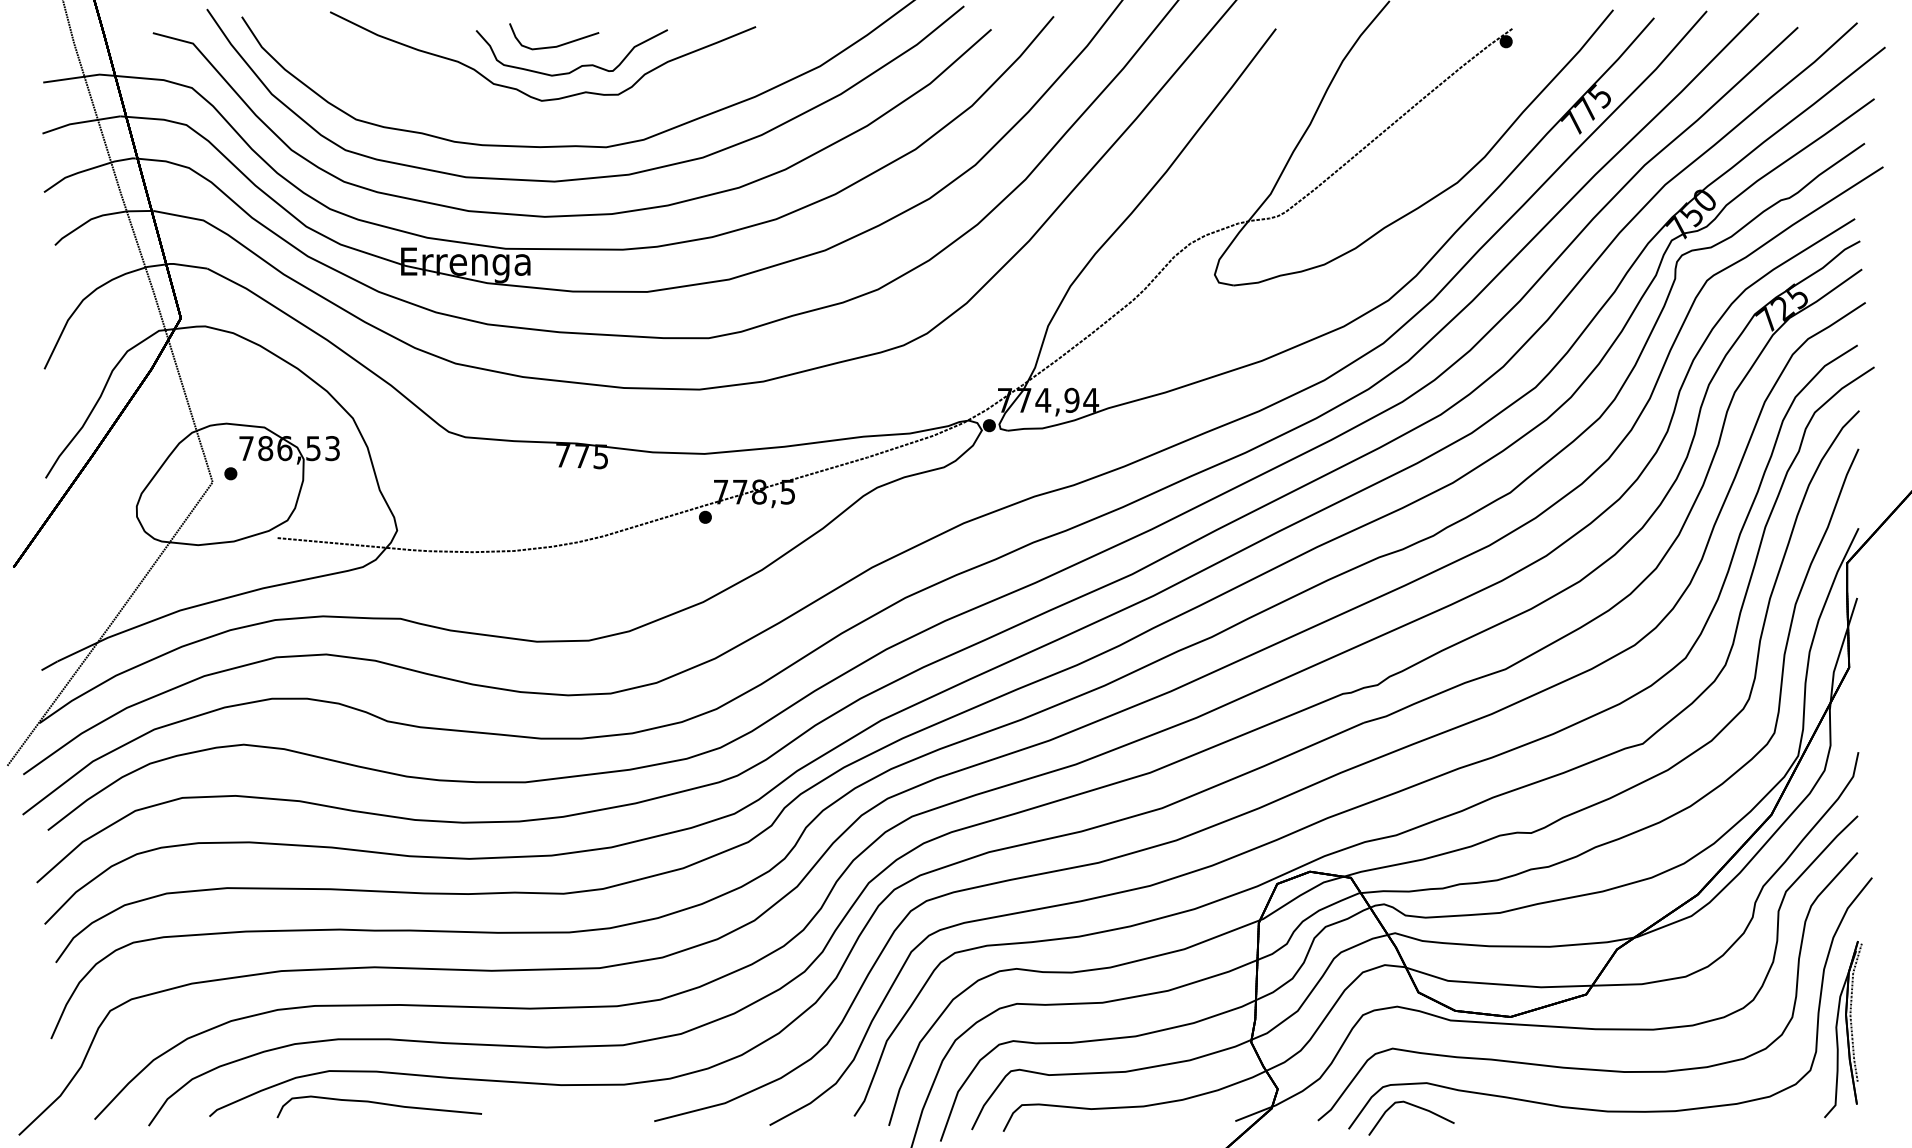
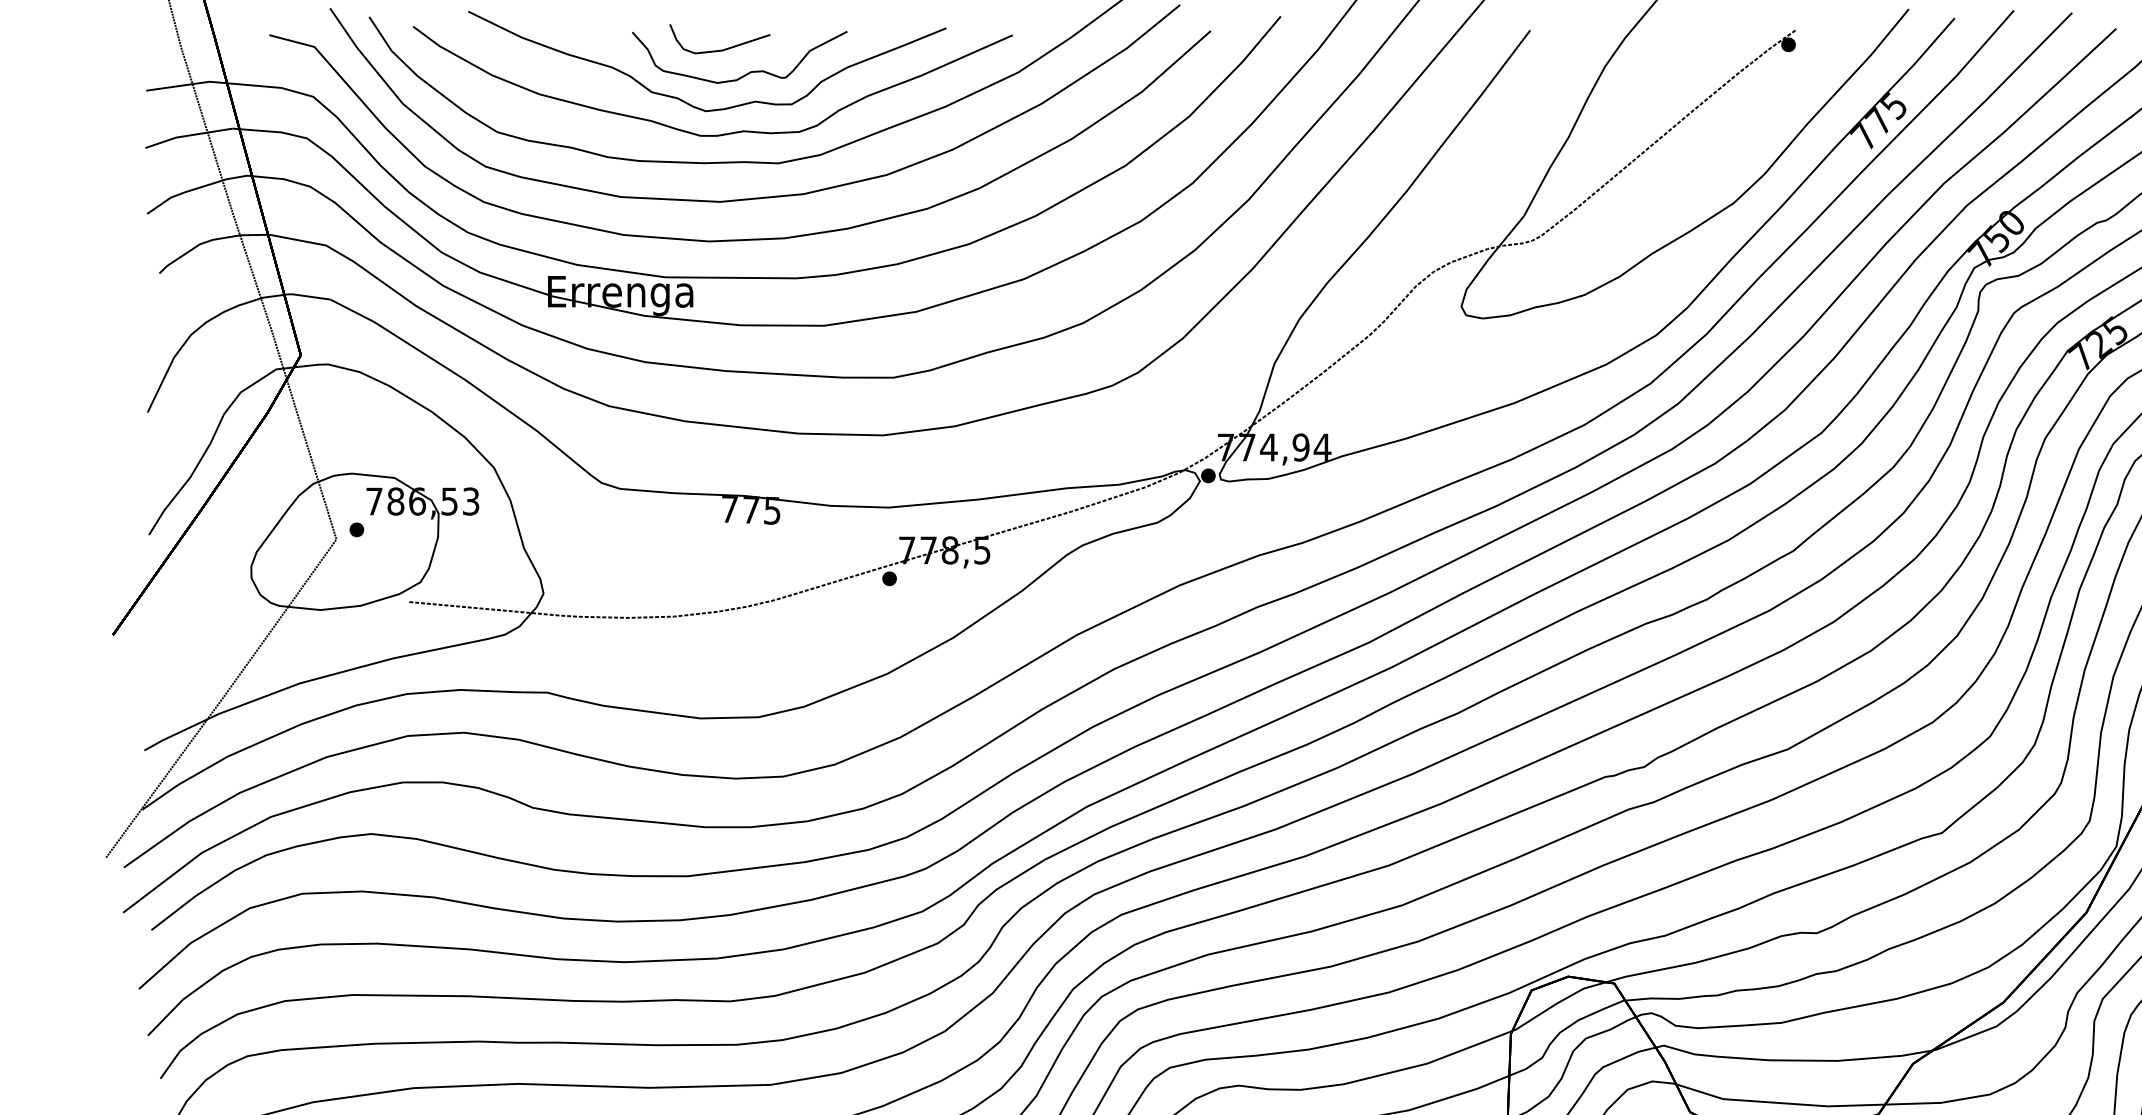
curve: (547, 121) -> (712, 134), added

